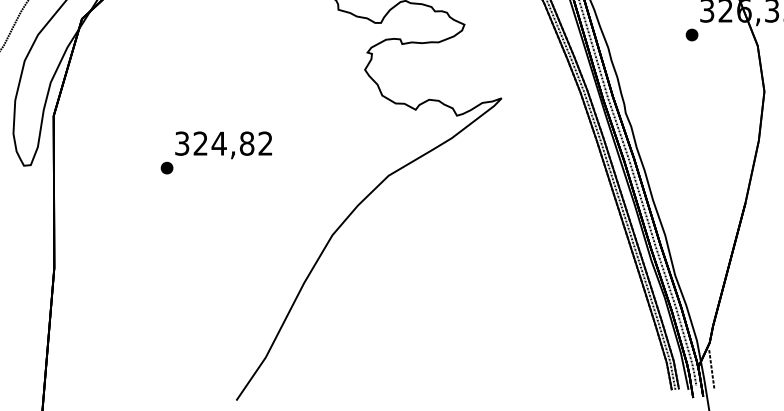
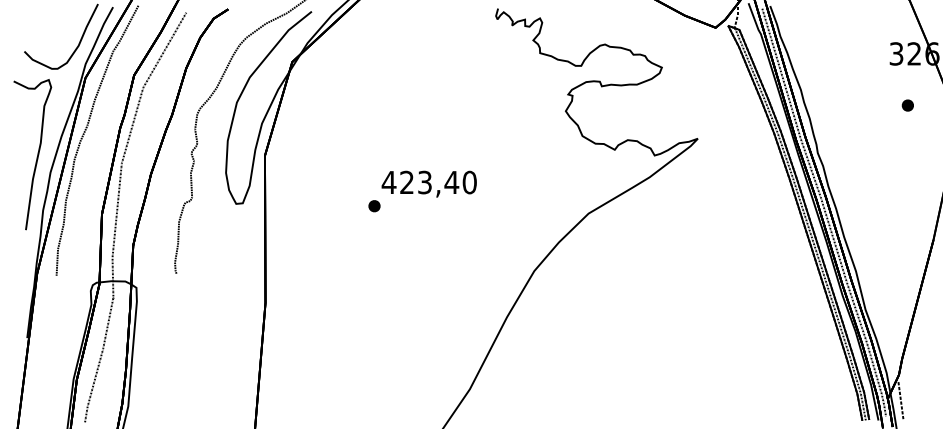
part: (691, 34) -> (907, 105), moved
text: (222, 143) -> (428, 182), 324,82 -> 423,40

